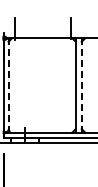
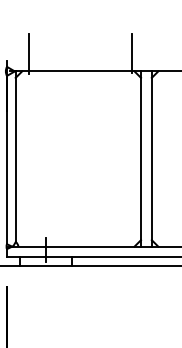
line: (8, 84) -> (15, 157), dashed -> solid
line: (81, 85) -> (151, 159), dashed -> solid

